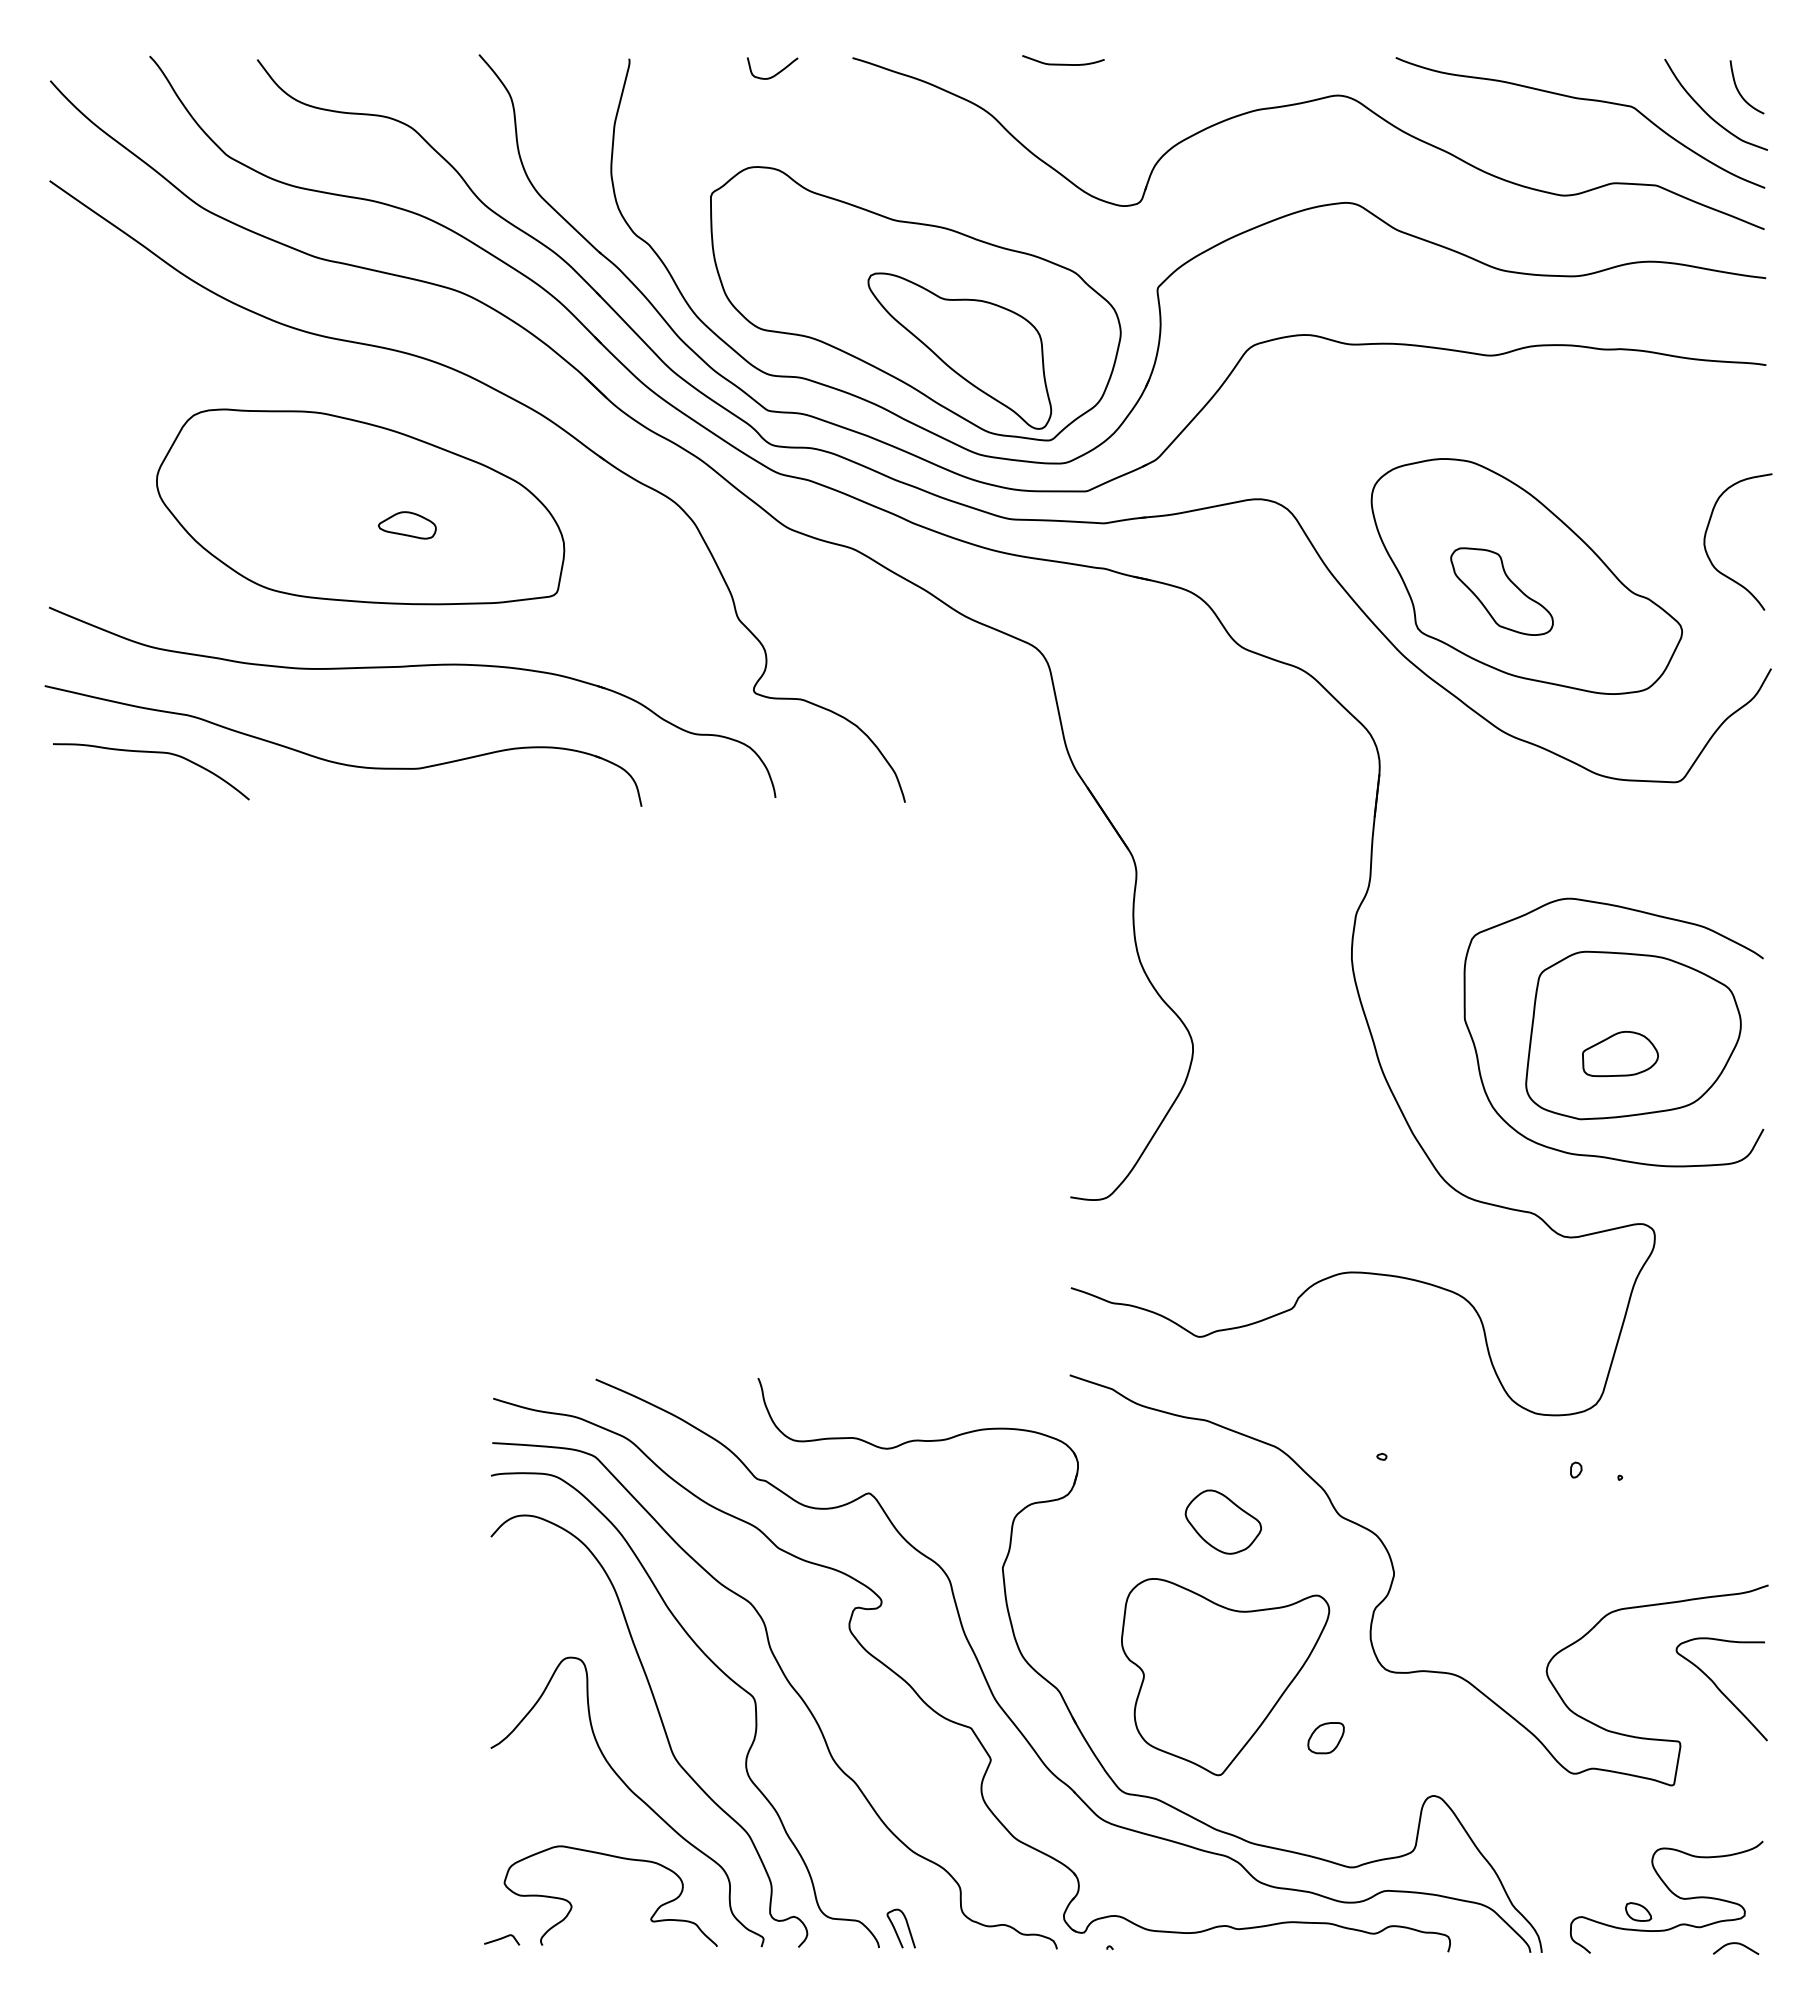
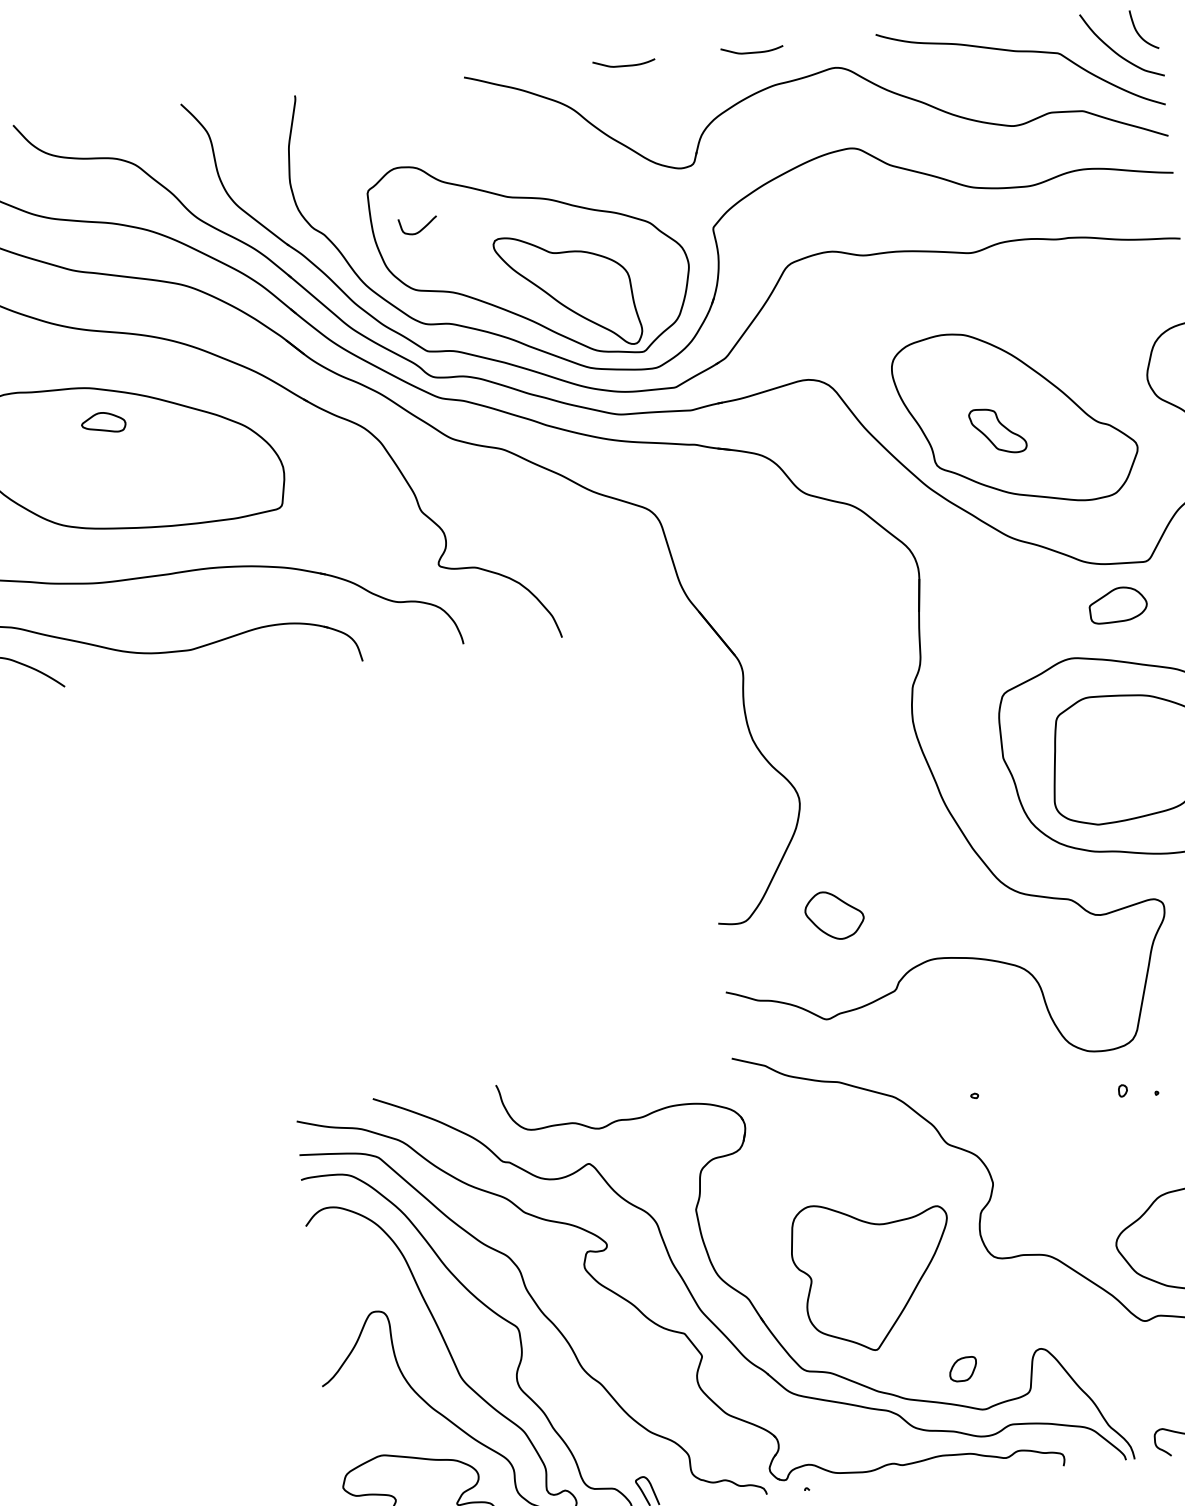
curve: (1232, 63) -> (752, 51), added
curve: (774, 74) -> (420, 230), moved
part: (406, 525) -> (102, 423), moved
part: (1501, 591) -> (997, 430), size x0.7
part: (1620, 1053) -> (1118, 604), moved
part: (1223, 1521) -> (834, 914), moved
part: (1325, 1738) -> (962, 1369), moved

